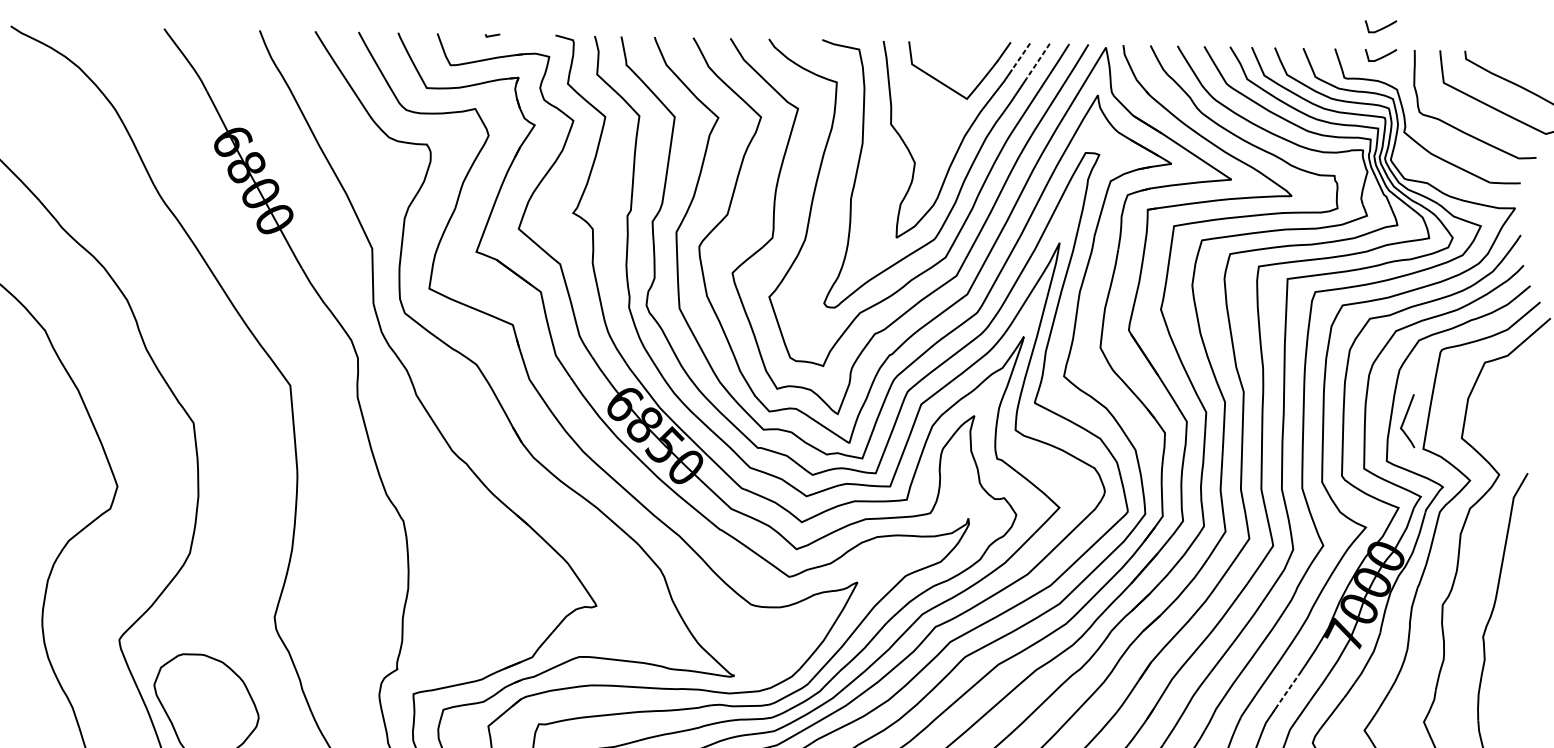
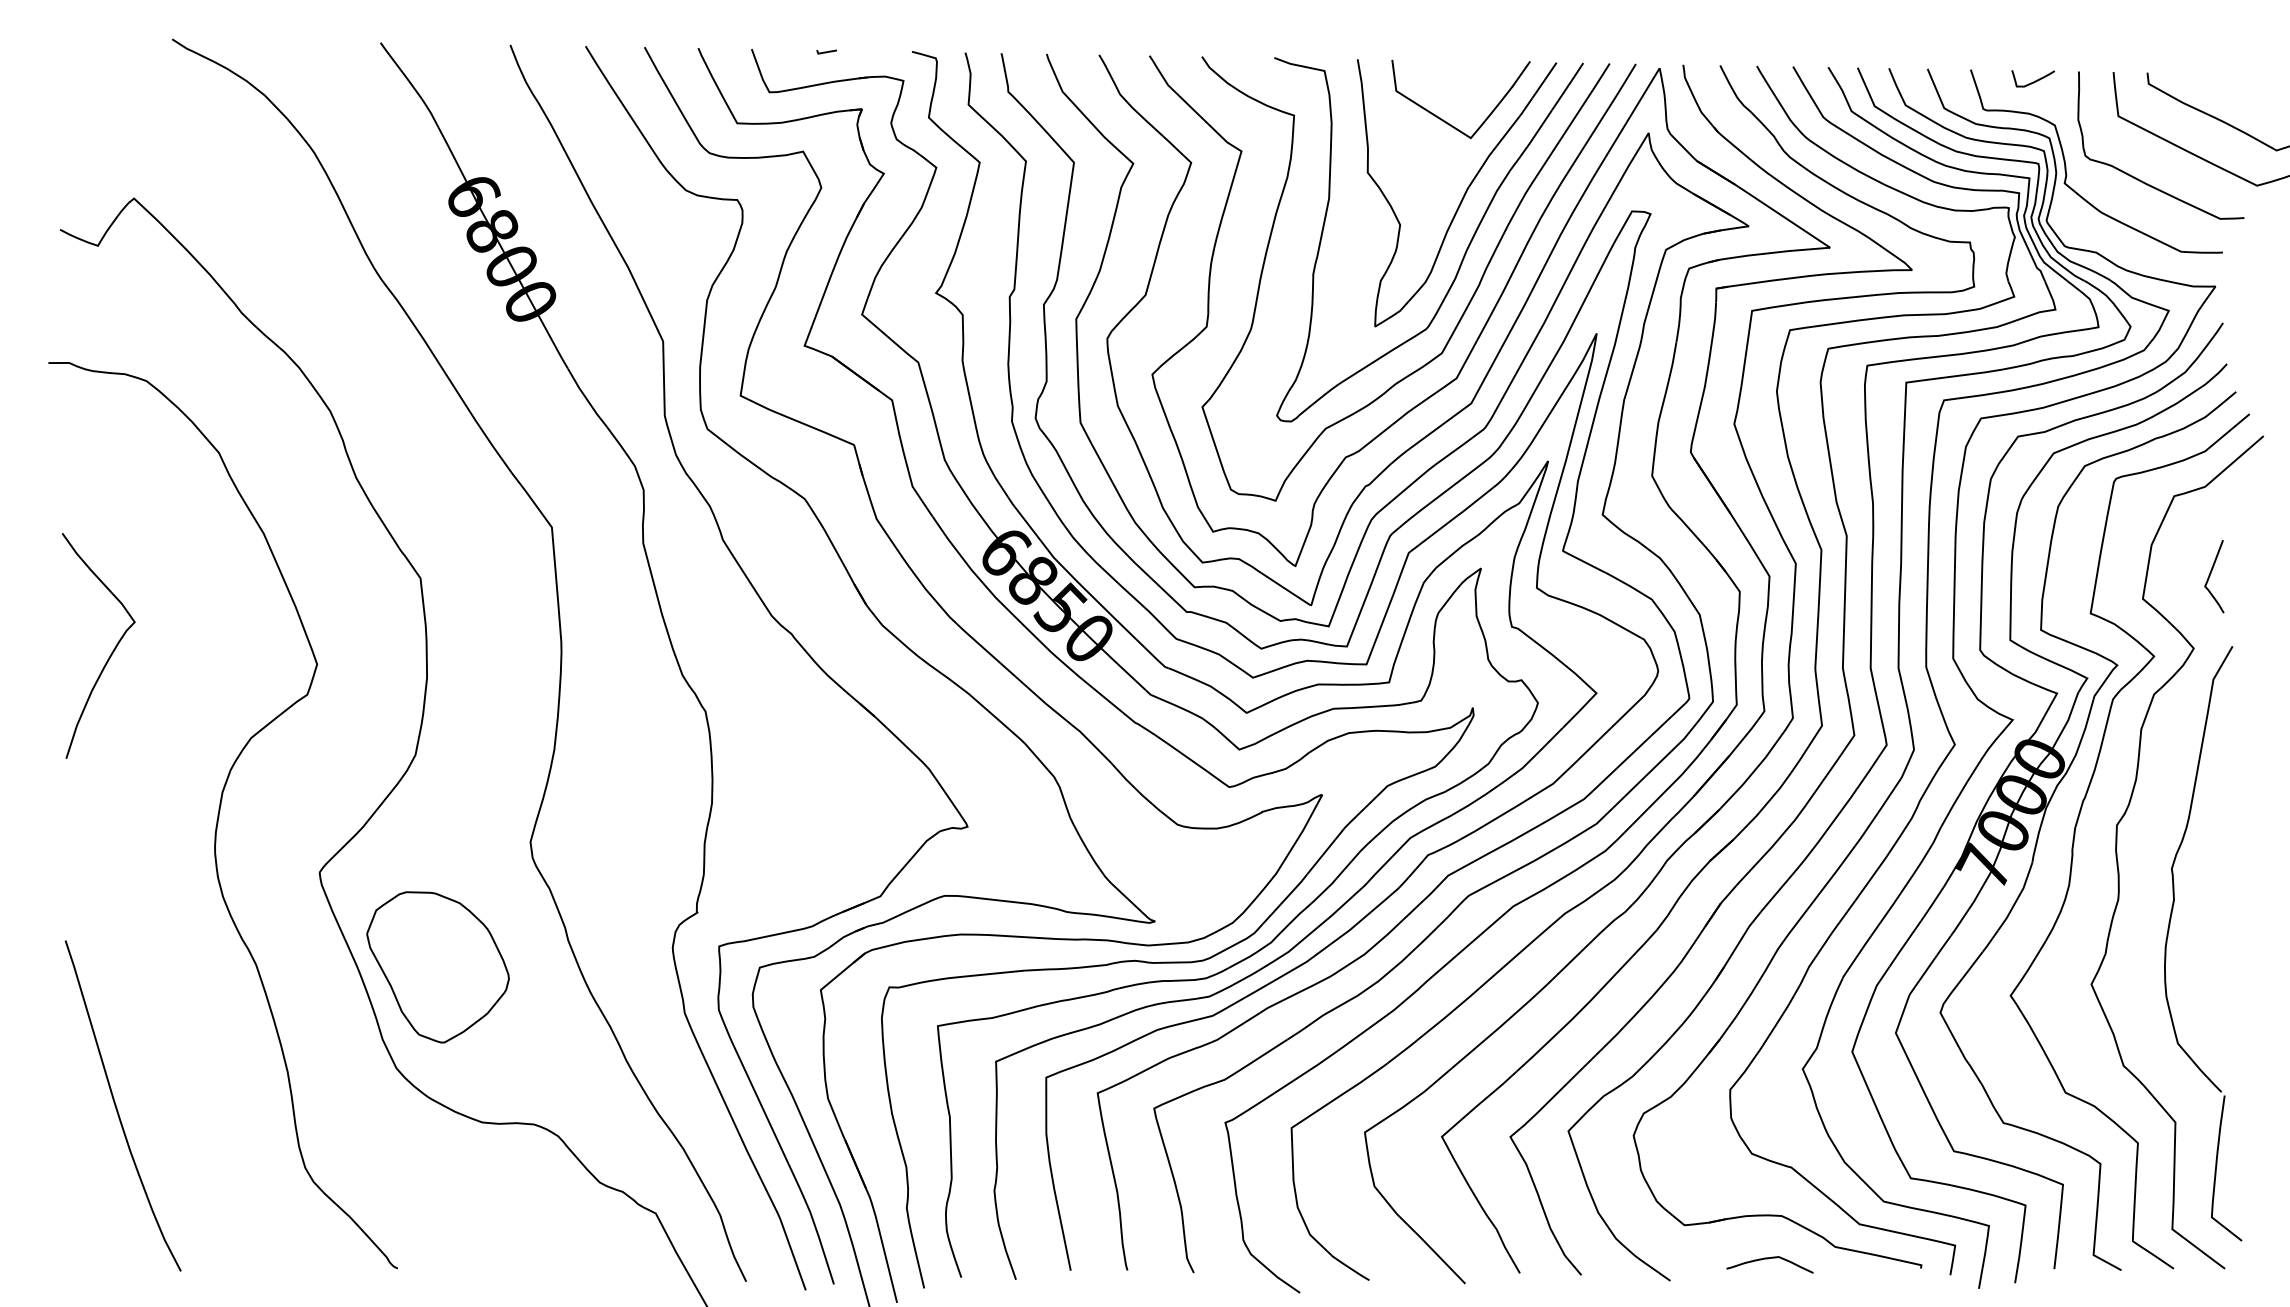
curve: (1381, 28) -> (2033, 42), removed
line: (1021, 56) -> (1544, 80), dashed -> solid
line: (1038, 60) -> (1567, 86), dashed -> solid
curve: (1404, 421) -> (2210, 576), moved
line: (1287, 692) -> (1905, 943), dashed -> solid

